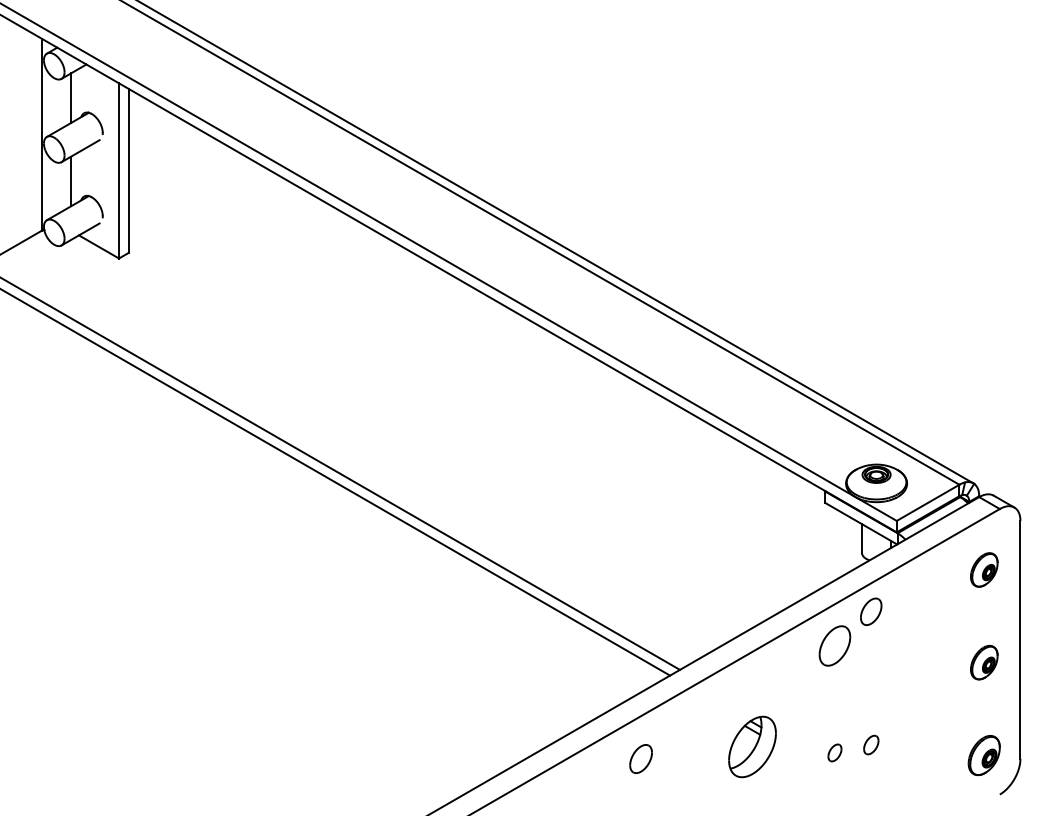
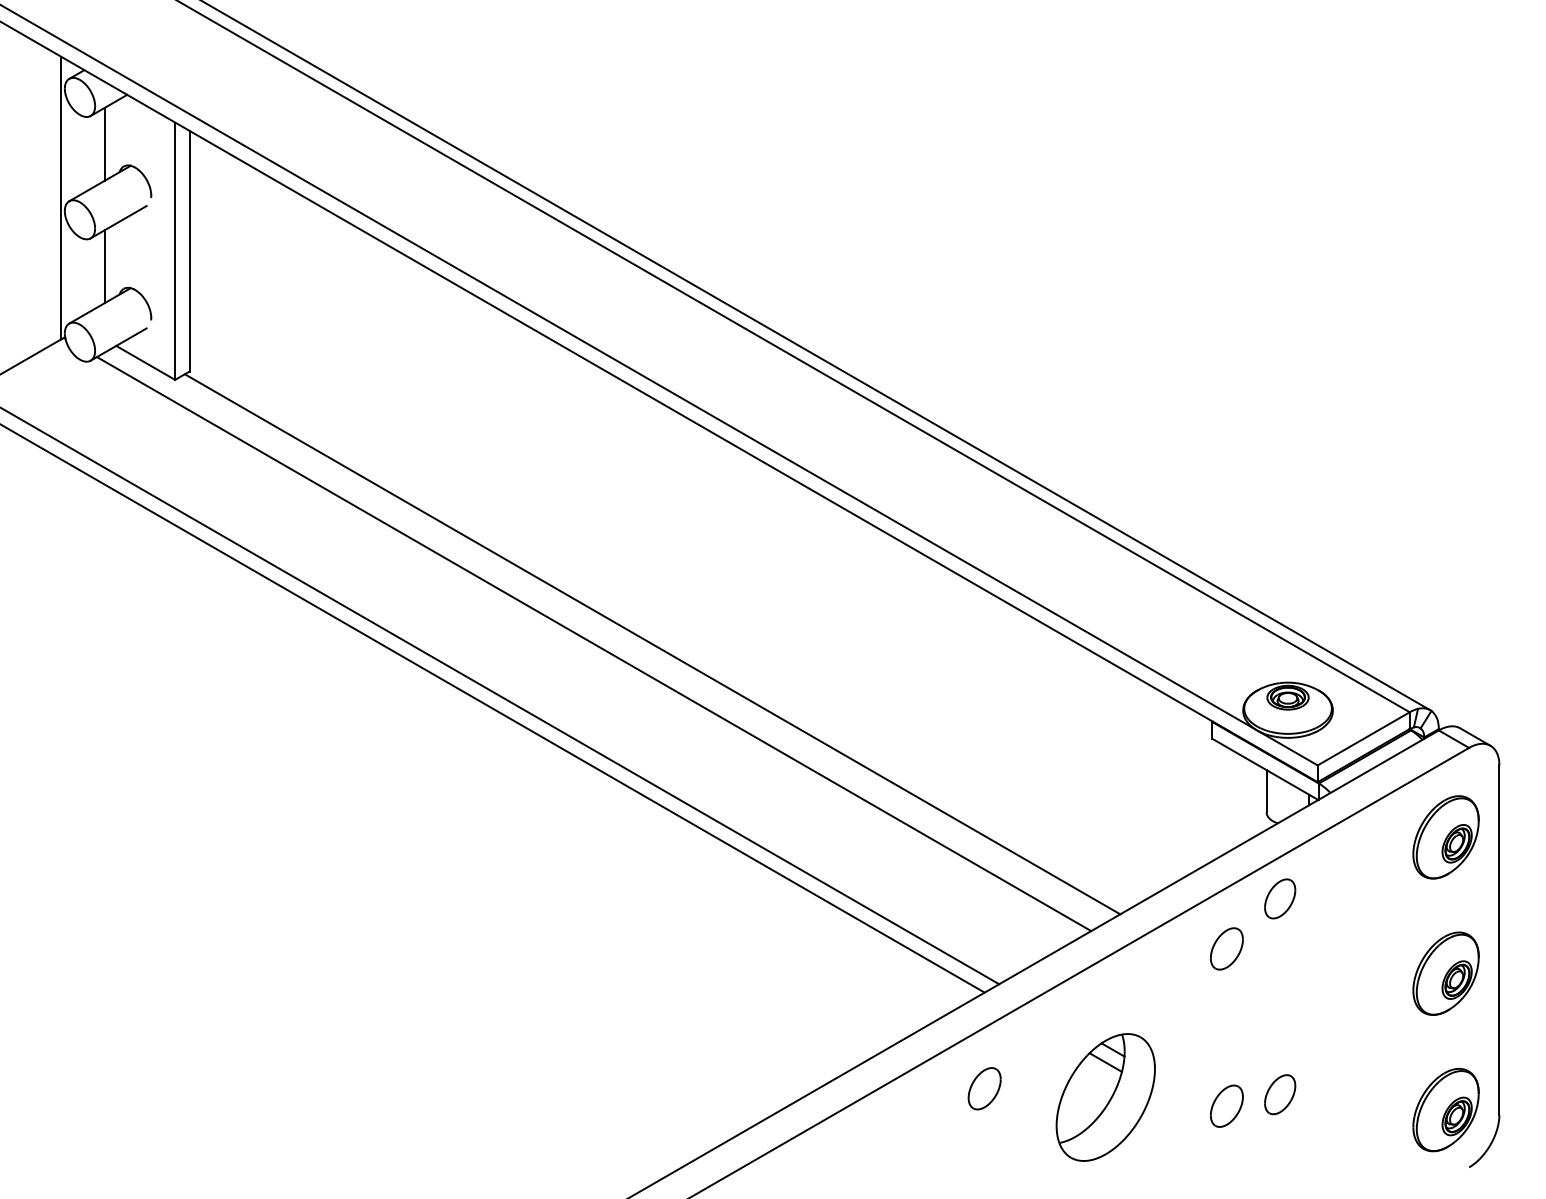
line: (403, 437) -> (593, 642), added
line: (443, 438) -> (651, 644), added
part: (984, 569) -> (1446, 836), size x1.67
part: (834, 645) -> (1226, 948), size x0.71
part: (984, 662) -> (1446, 973), size x1.67
part: (871, 744) -> (1280, 1093), size x1.43
part: (752, 746) -> (1105, 1096), size x1.43
part: (834, 752) -> (1226, 1105), size x1.67
part: (984, 755) -> (1446, 1110), size x1.43
part: (640, 758) -> (983, 1087), moved

